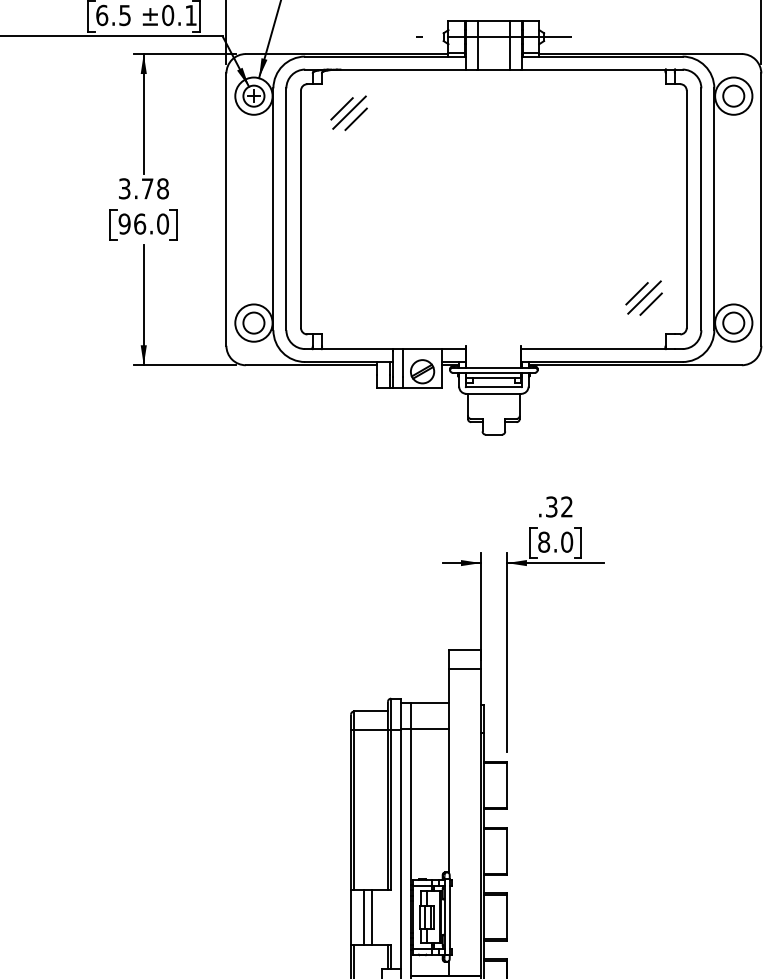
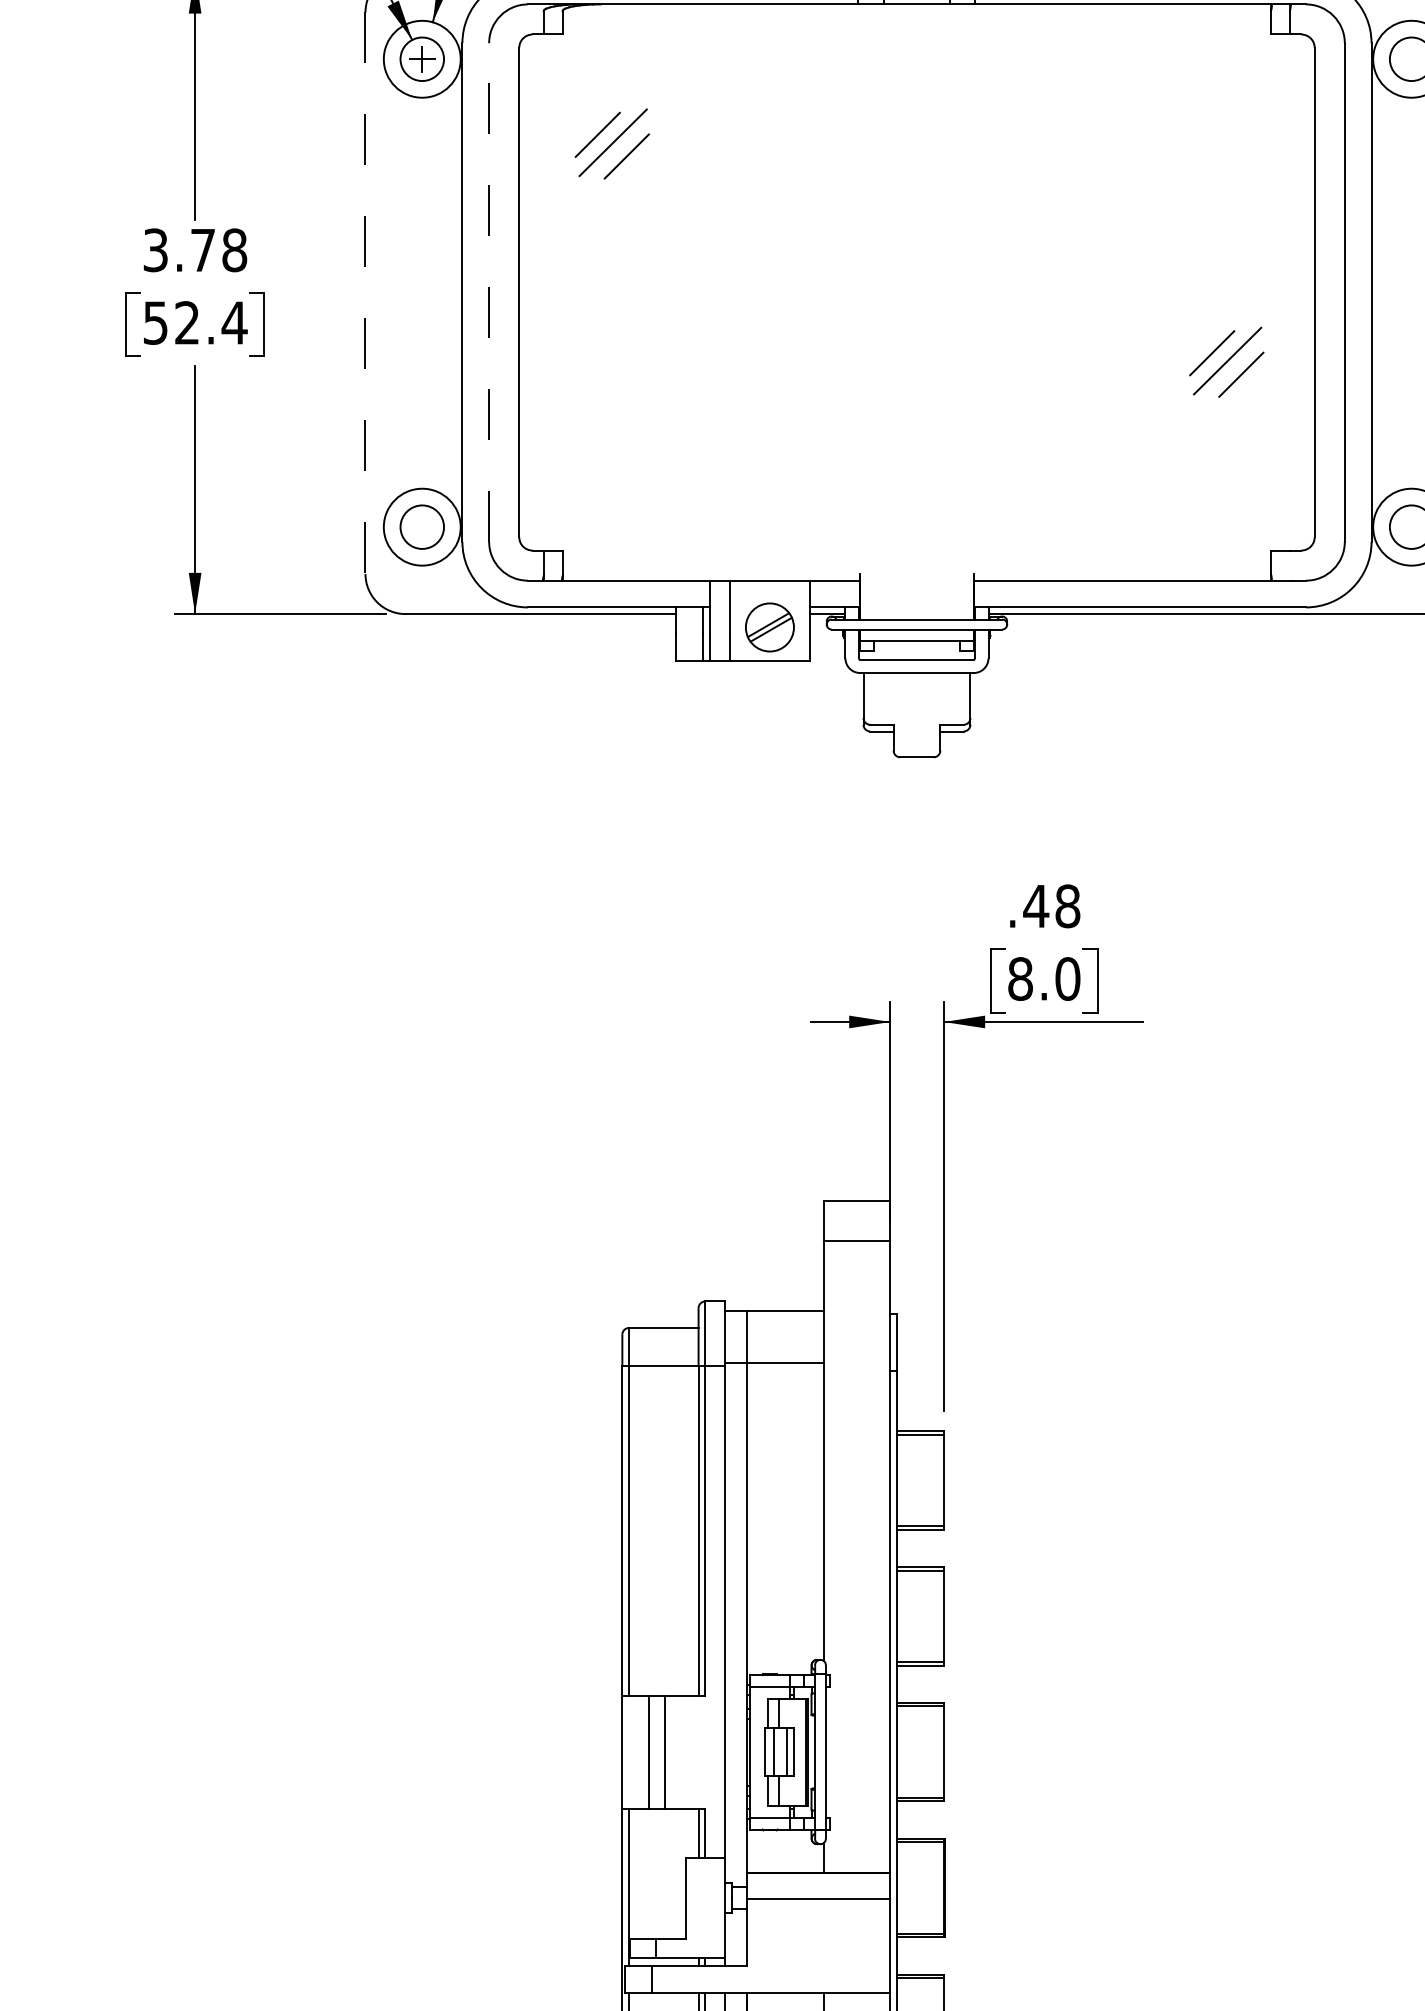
part: (348, 113) -> (611, 144), moved
line: (286, 209) -> (489, 292), solid -> dashed
line: (226, 210) -> (365, 294), solid -> dashed
text: (143, 223) -> (194, 321), 96.0 -> 52.4
part: (643, 297) -> (1225, 360), moved
text: (559, 506) -> (1052, 905), .32 -> .48

